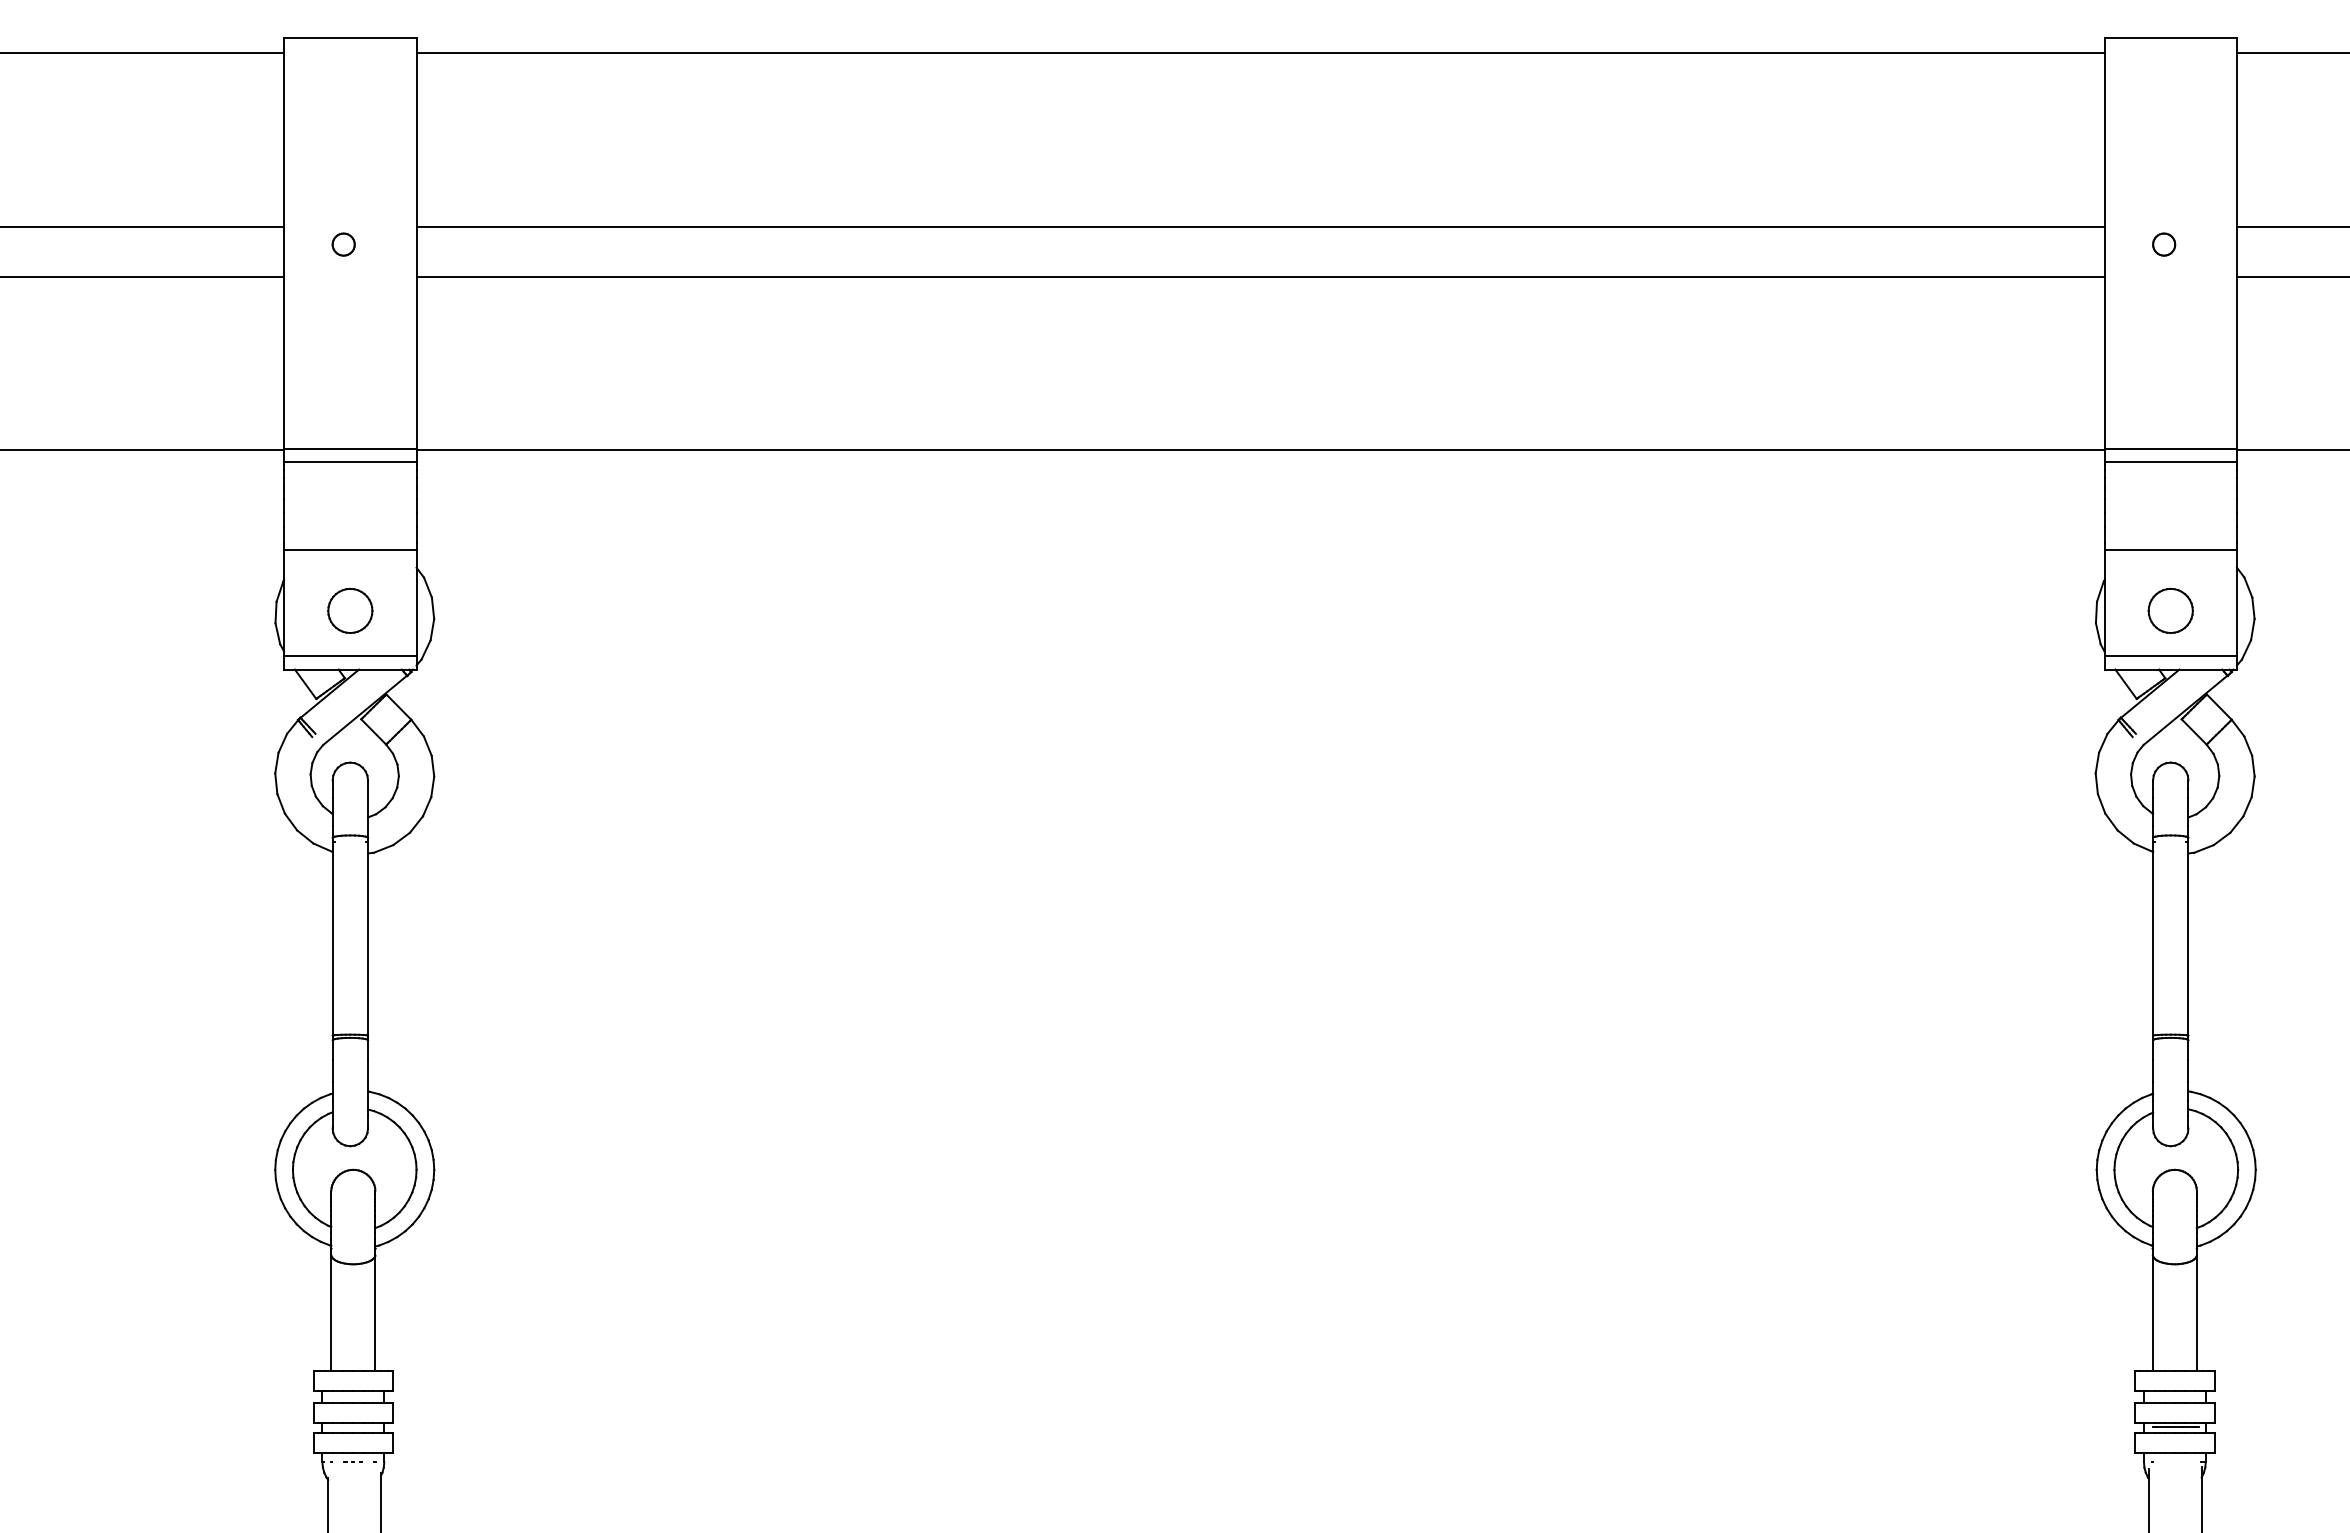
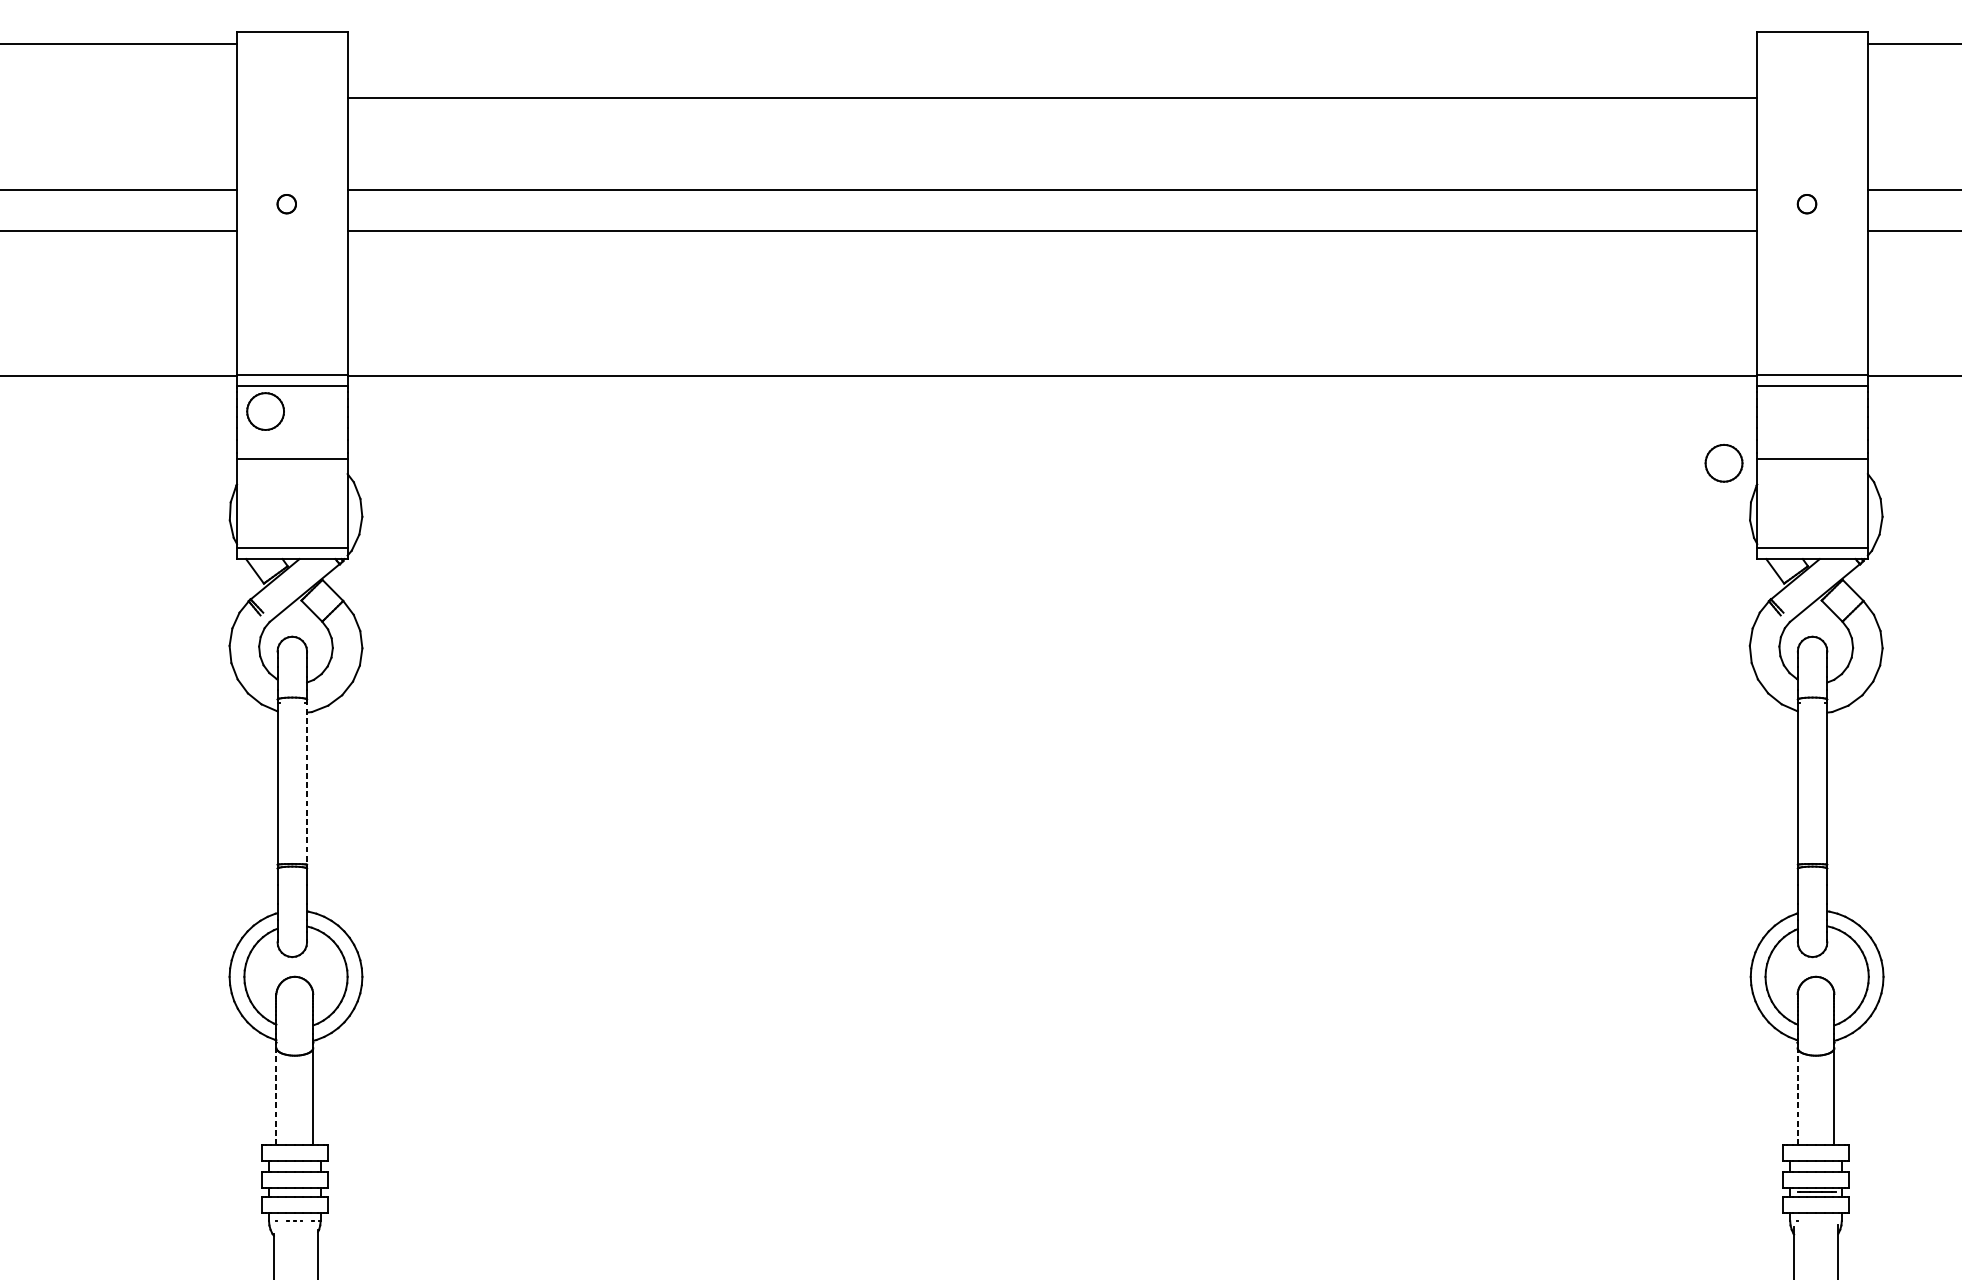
line: (1260, 52) -> (1052, 98), moved
part: (350, 610) -> (265, 411), moved
part: (2170, 610) -> (1723, 462), moved
line: (368, 936) -> (307, 781), solid -> dashed
line: (331, 1313) -> (276, 1096), solid -> dashed
line: (2152, 1313) -> (1797, 1096), solid -> dashed

